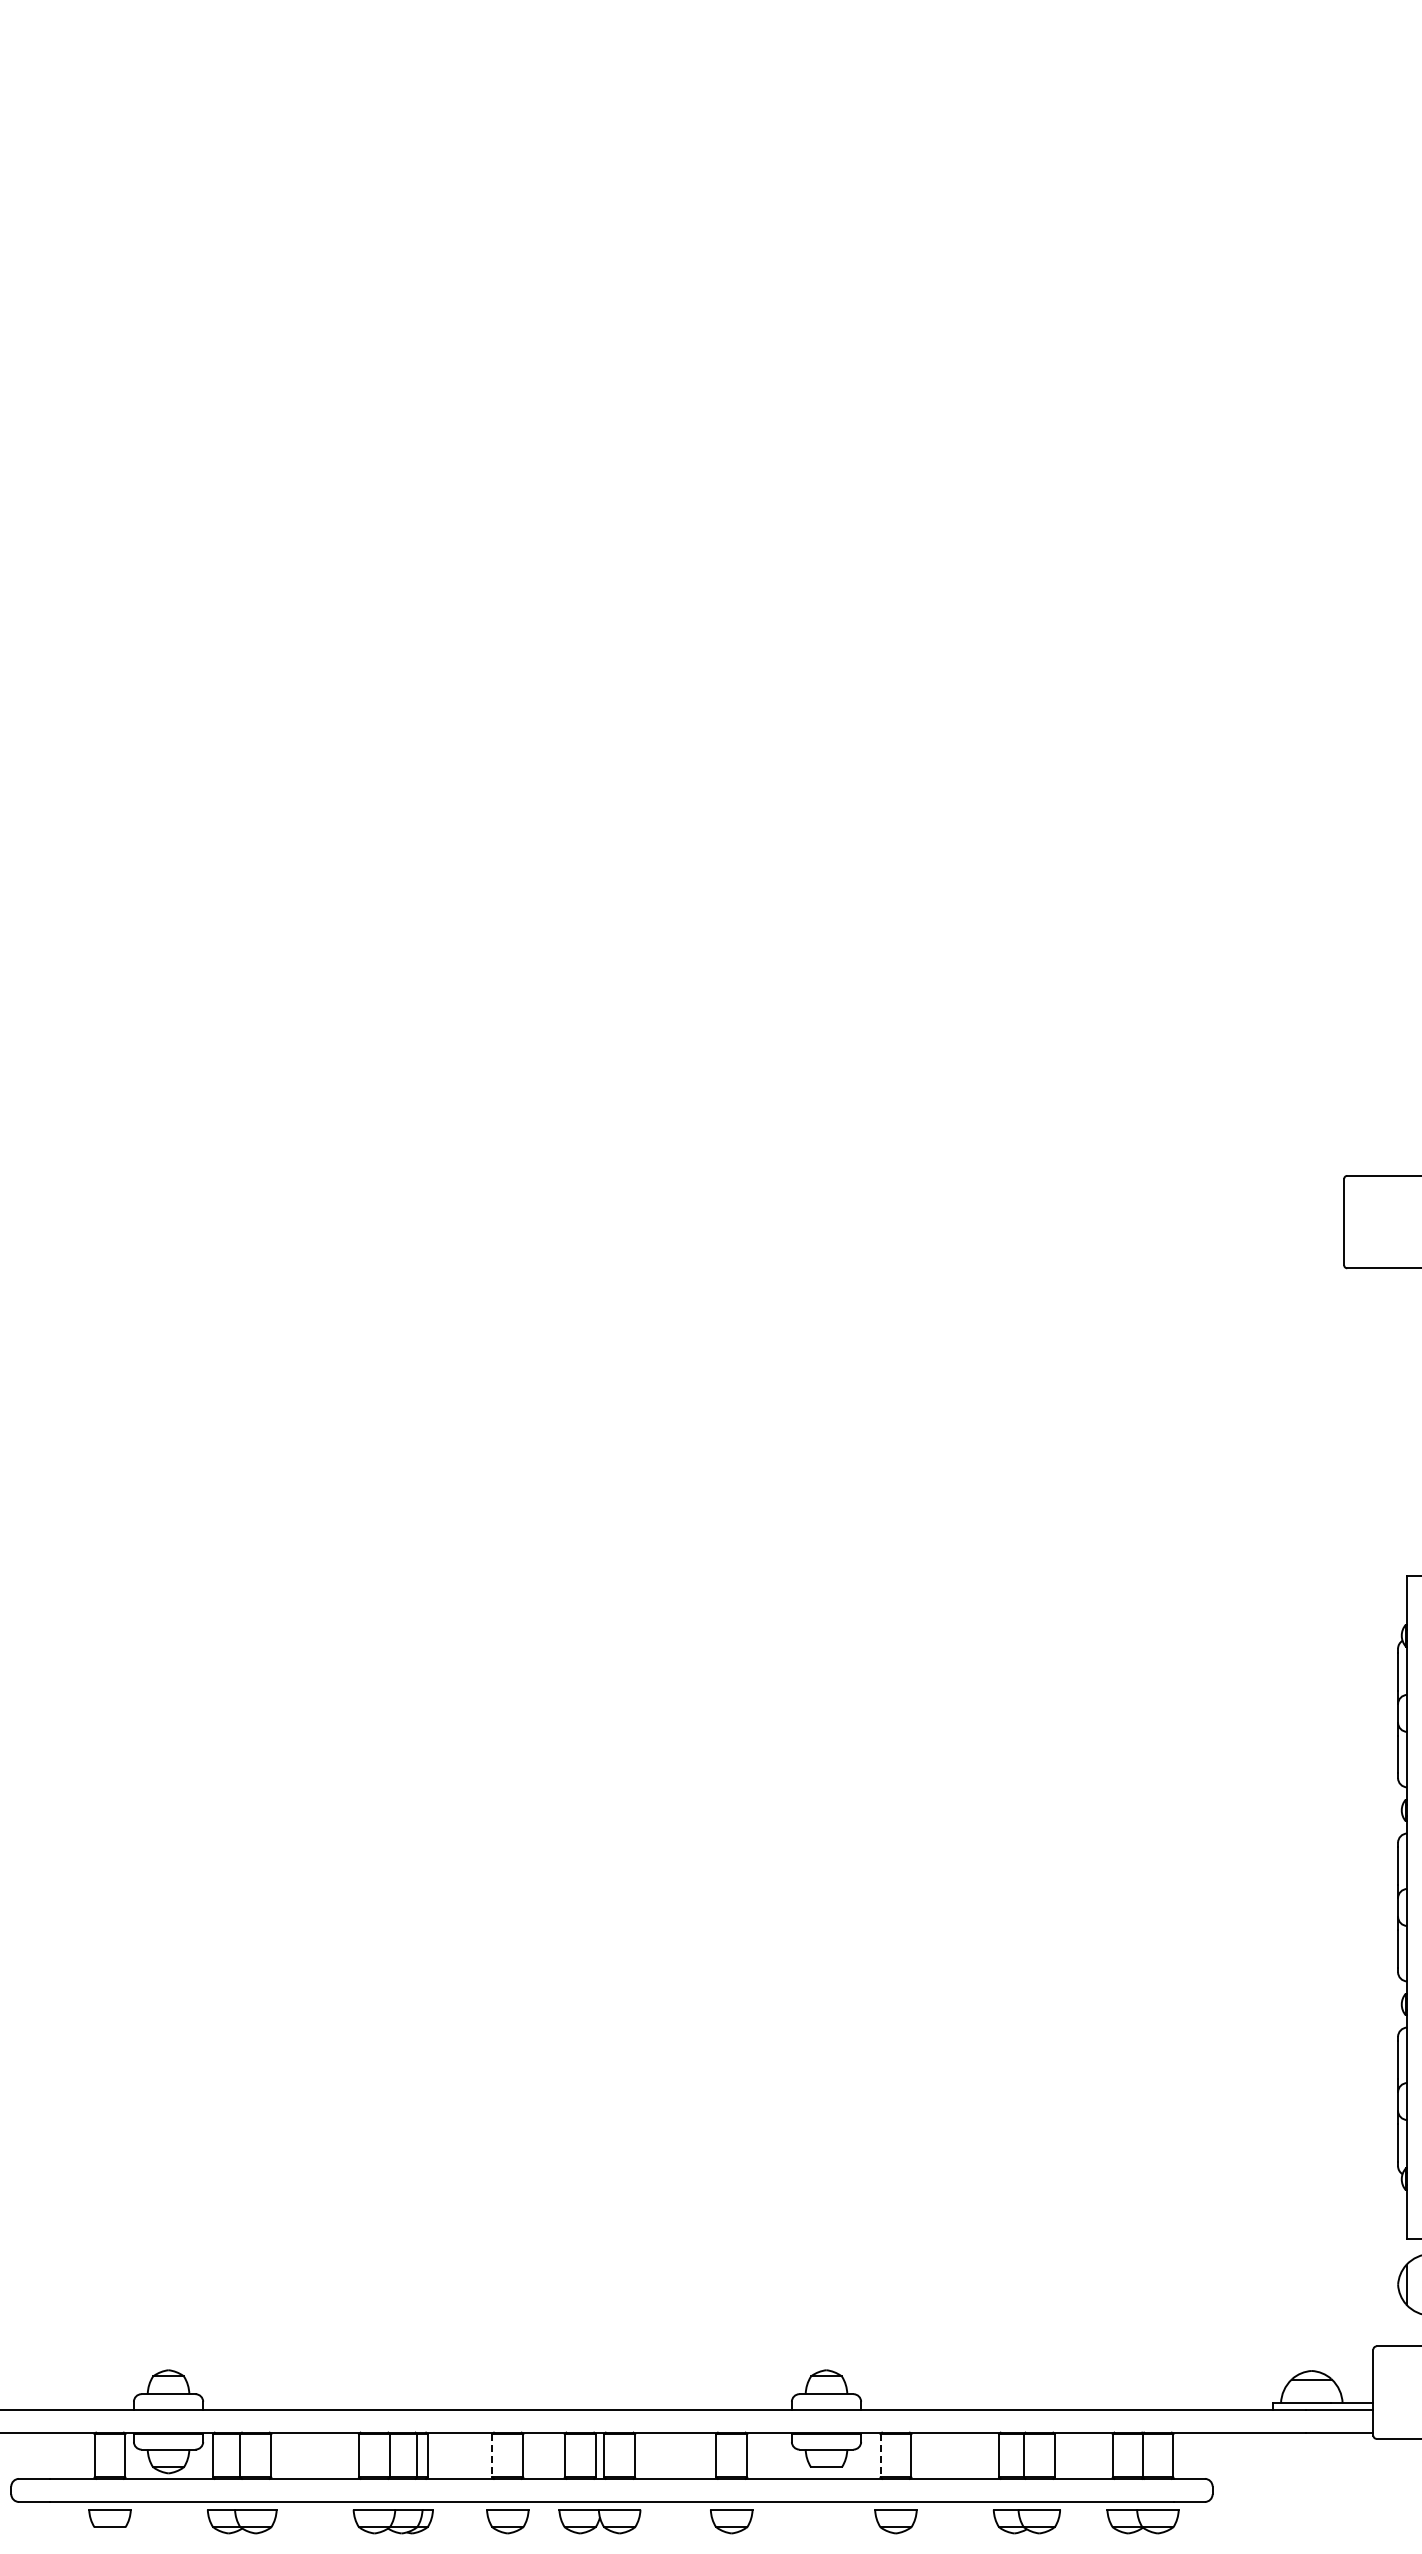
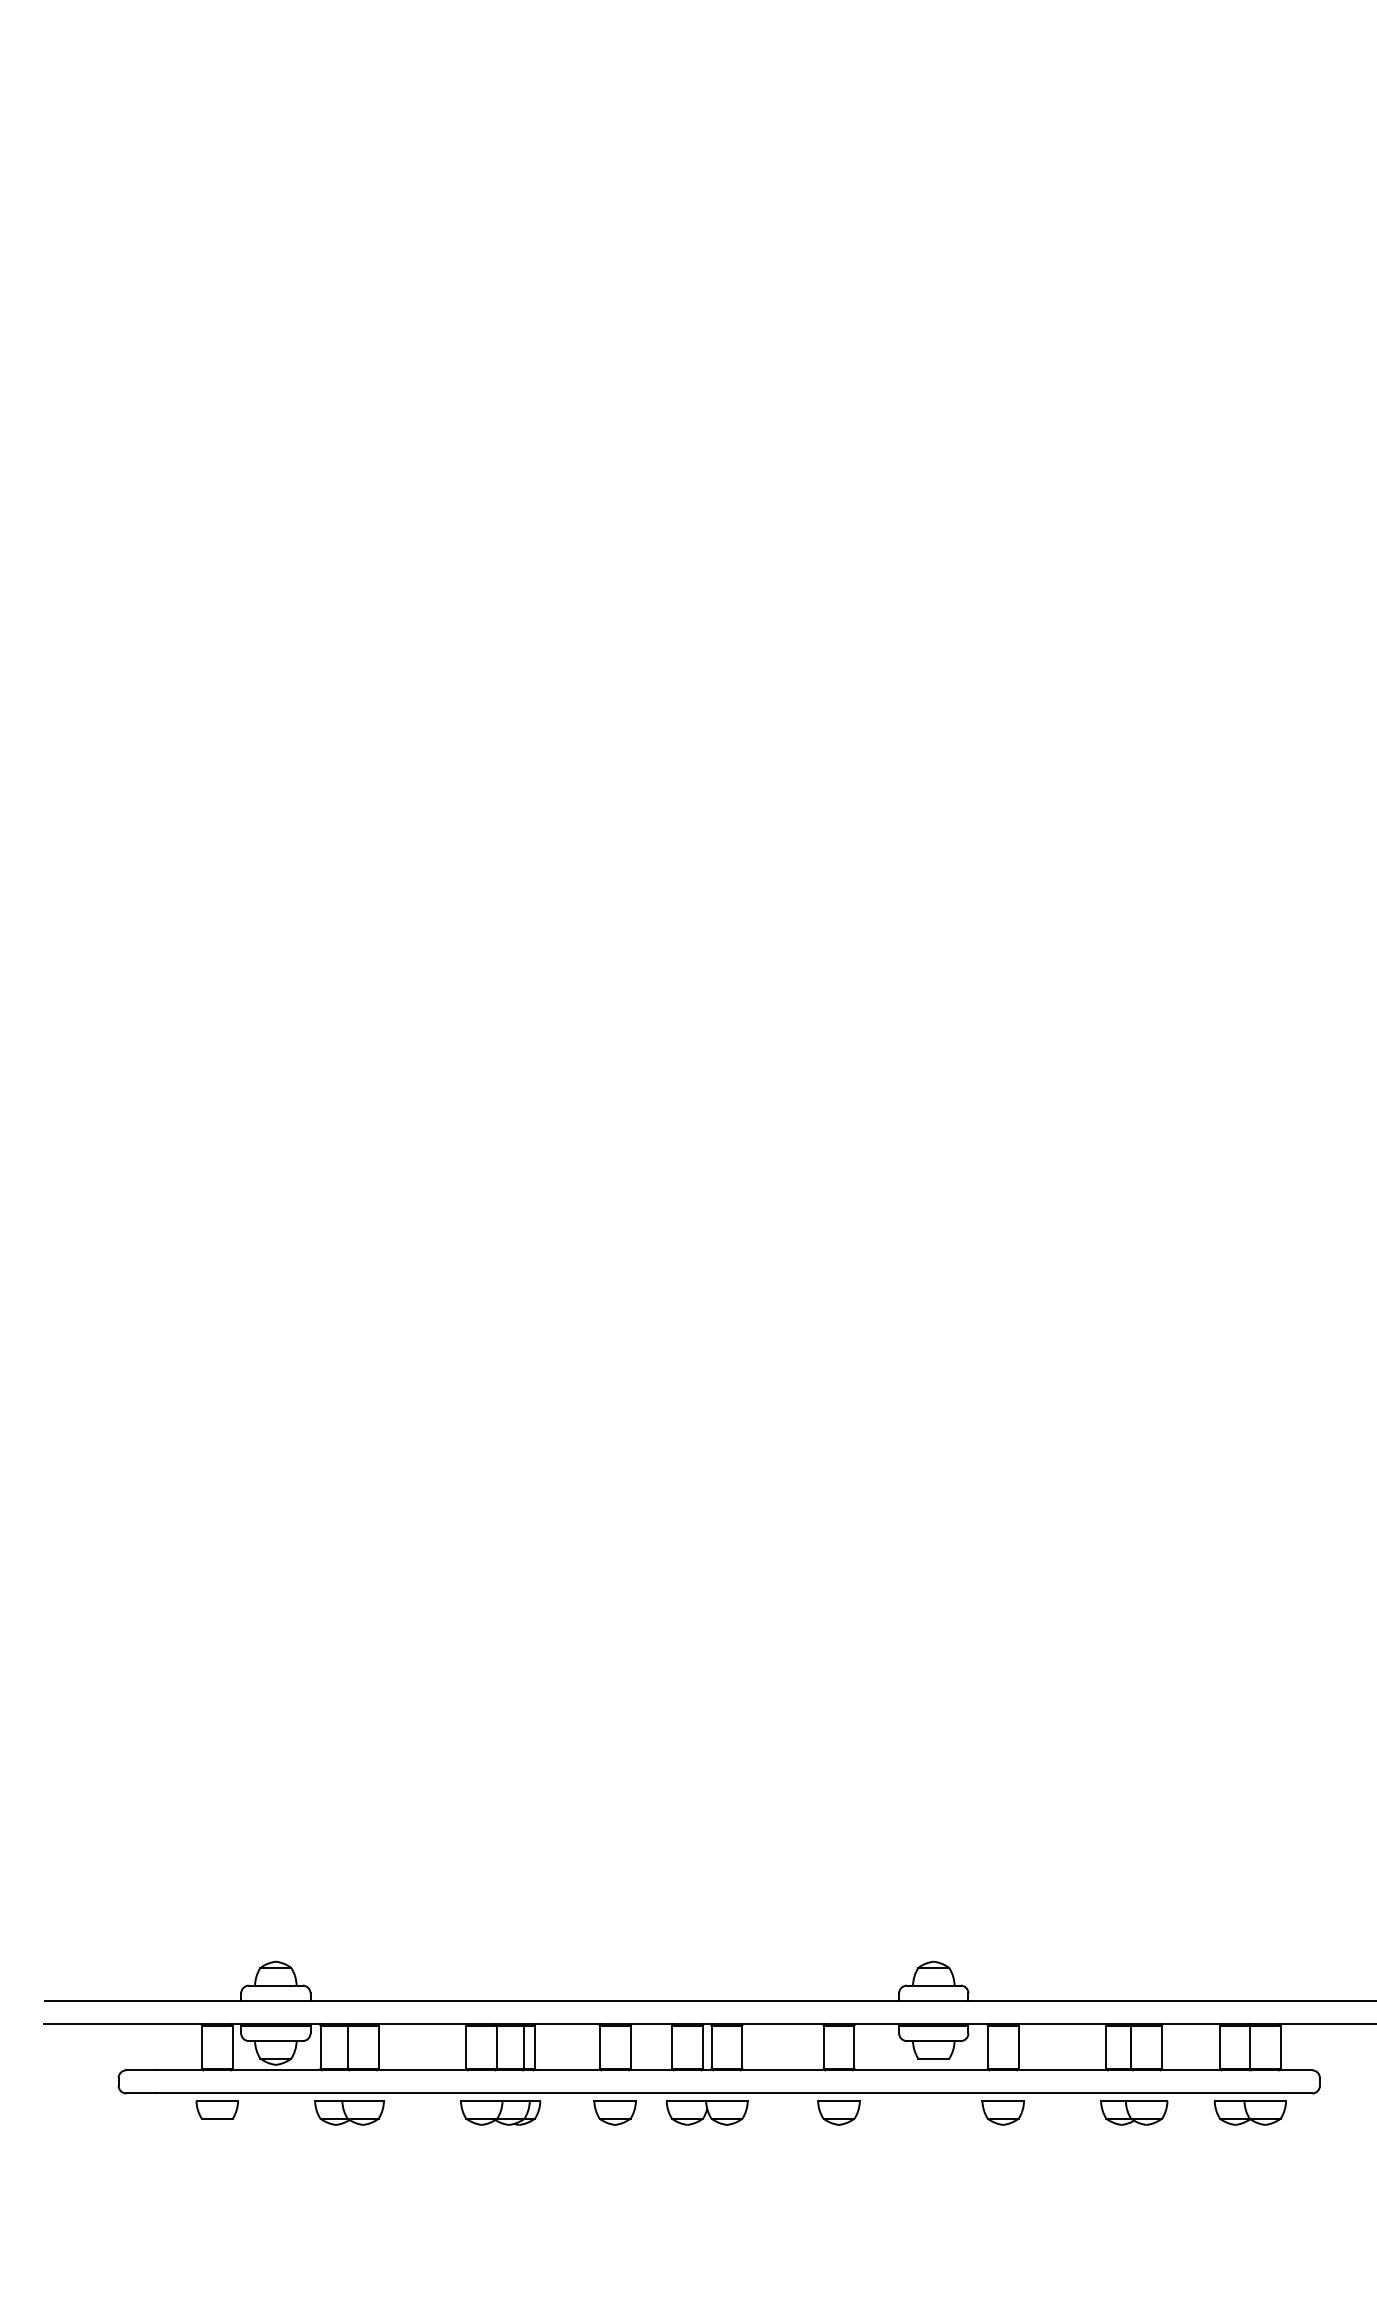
line: (492, 2455) -> (599, 2046), dashed -> solid
line: (880, 2455) -> (987, 2046), dashed -> solid

